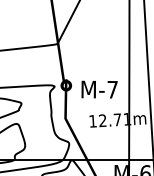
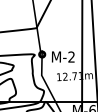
text: (112, 88) -> (71, 56), M-7 -> M-2

